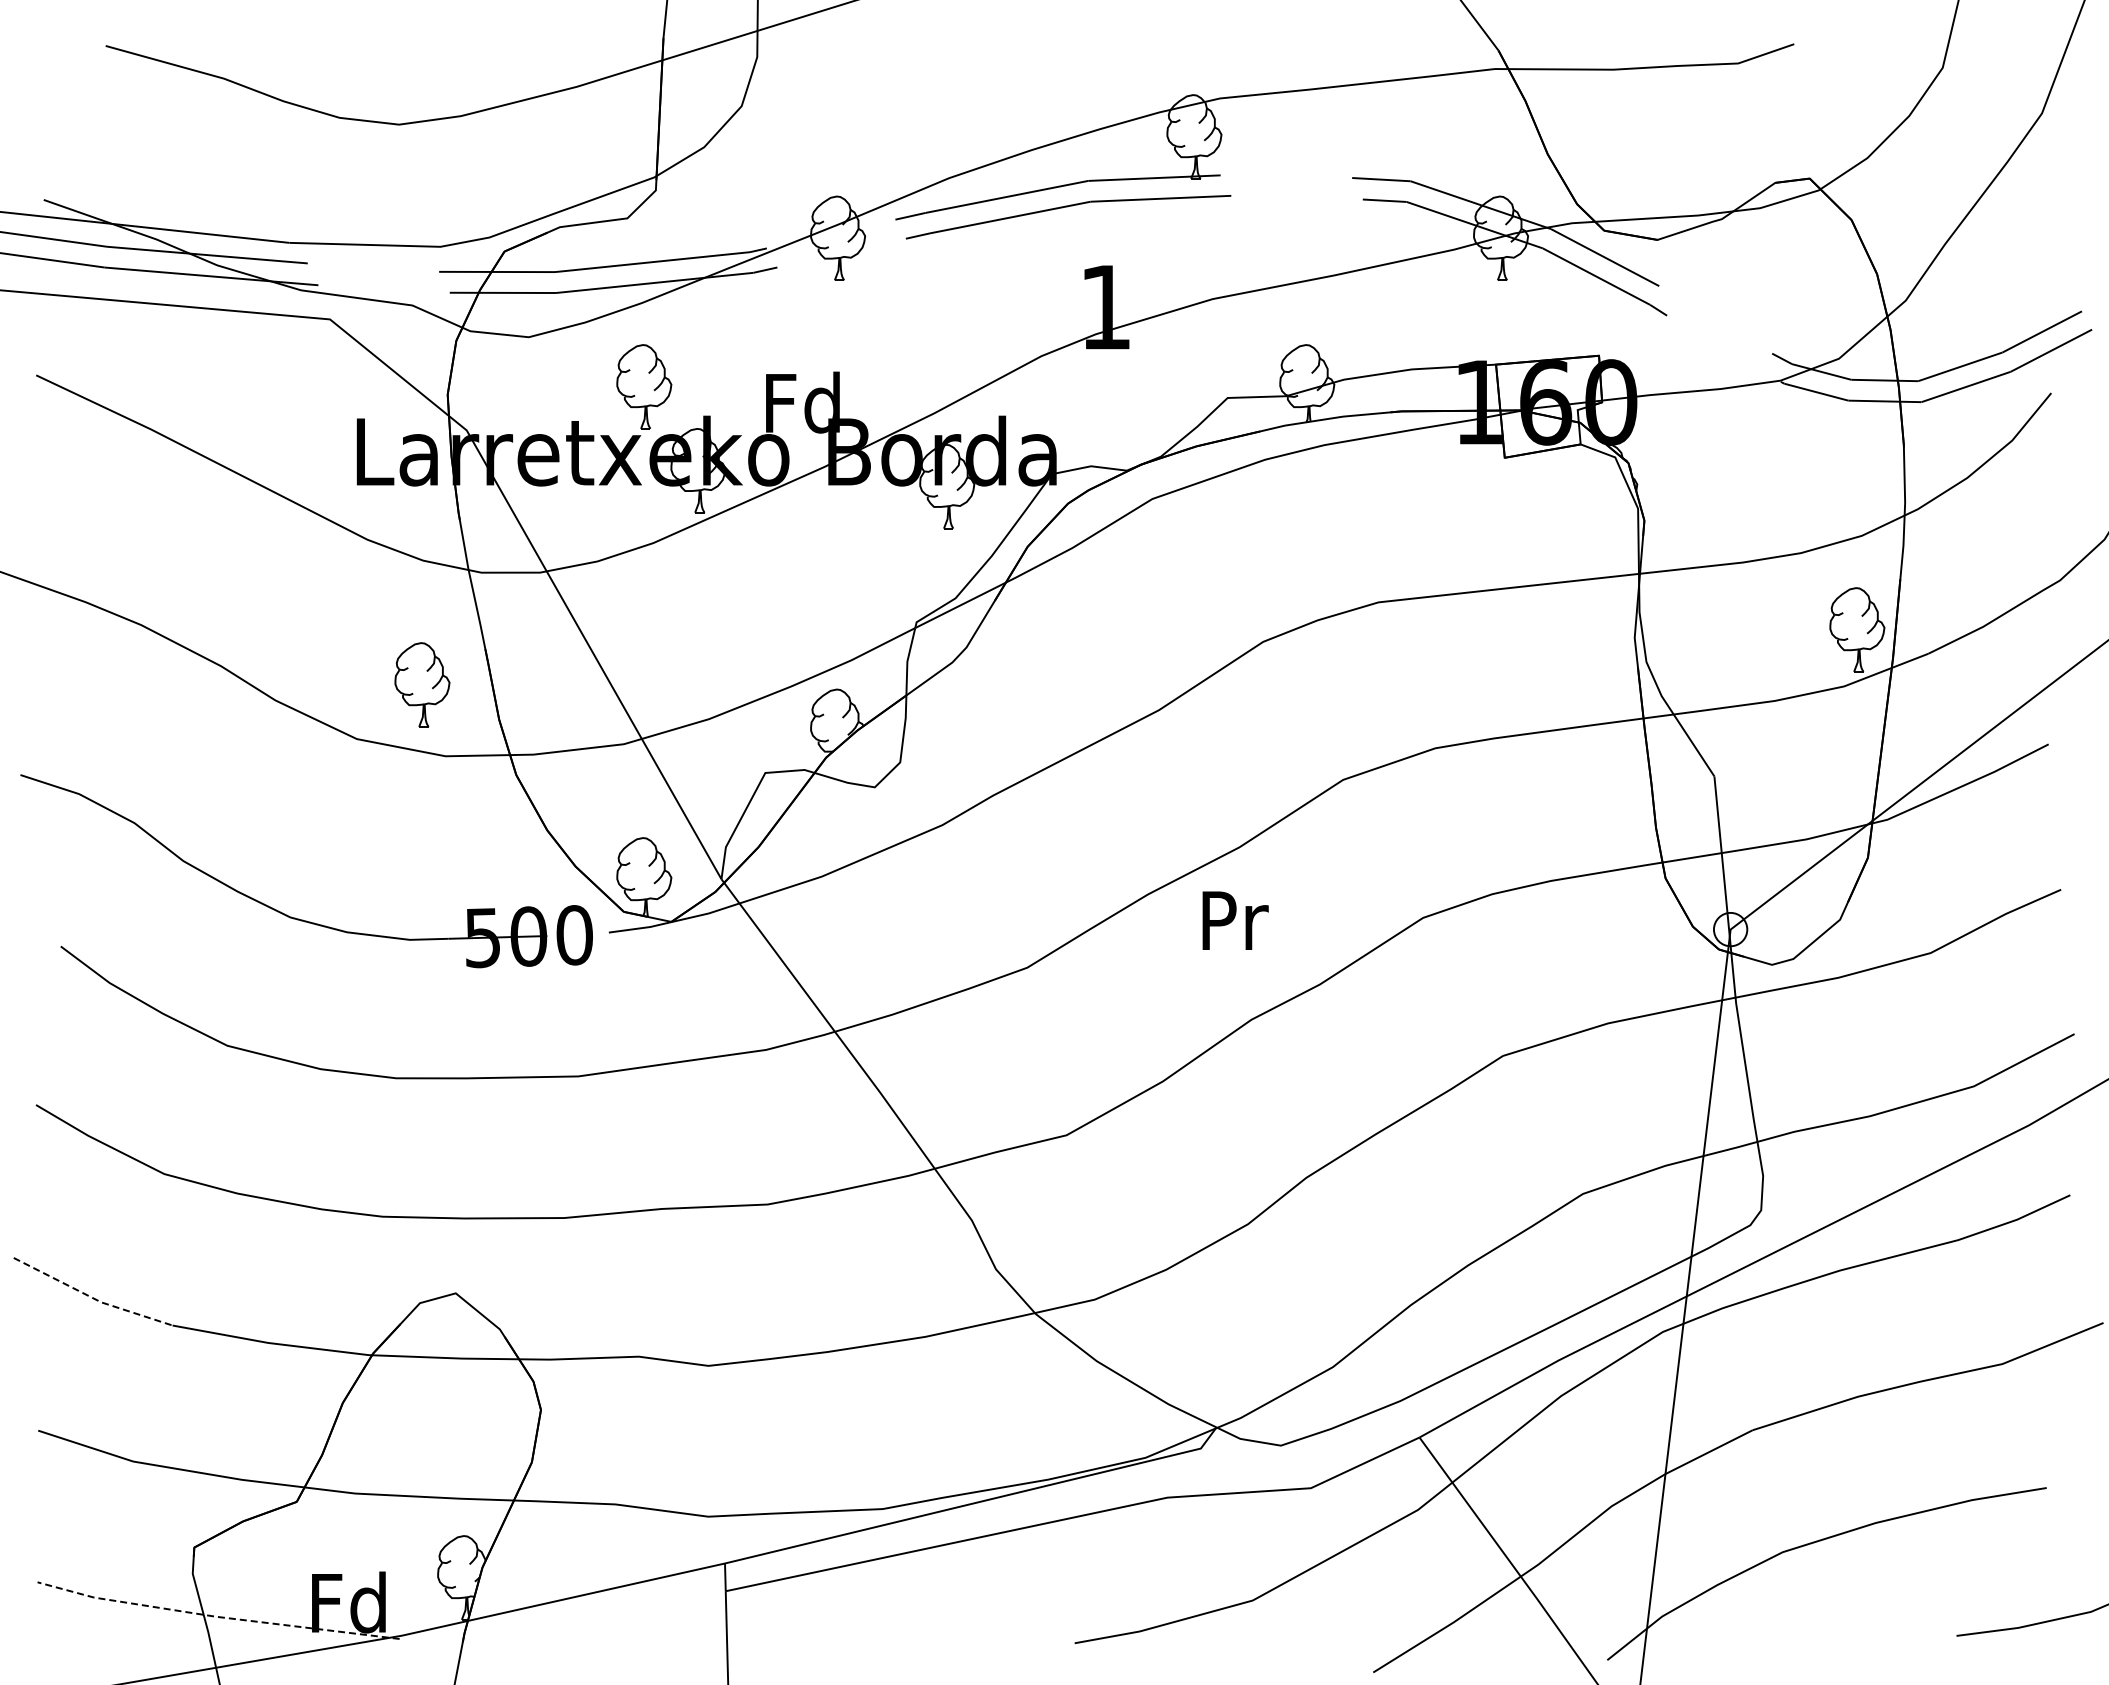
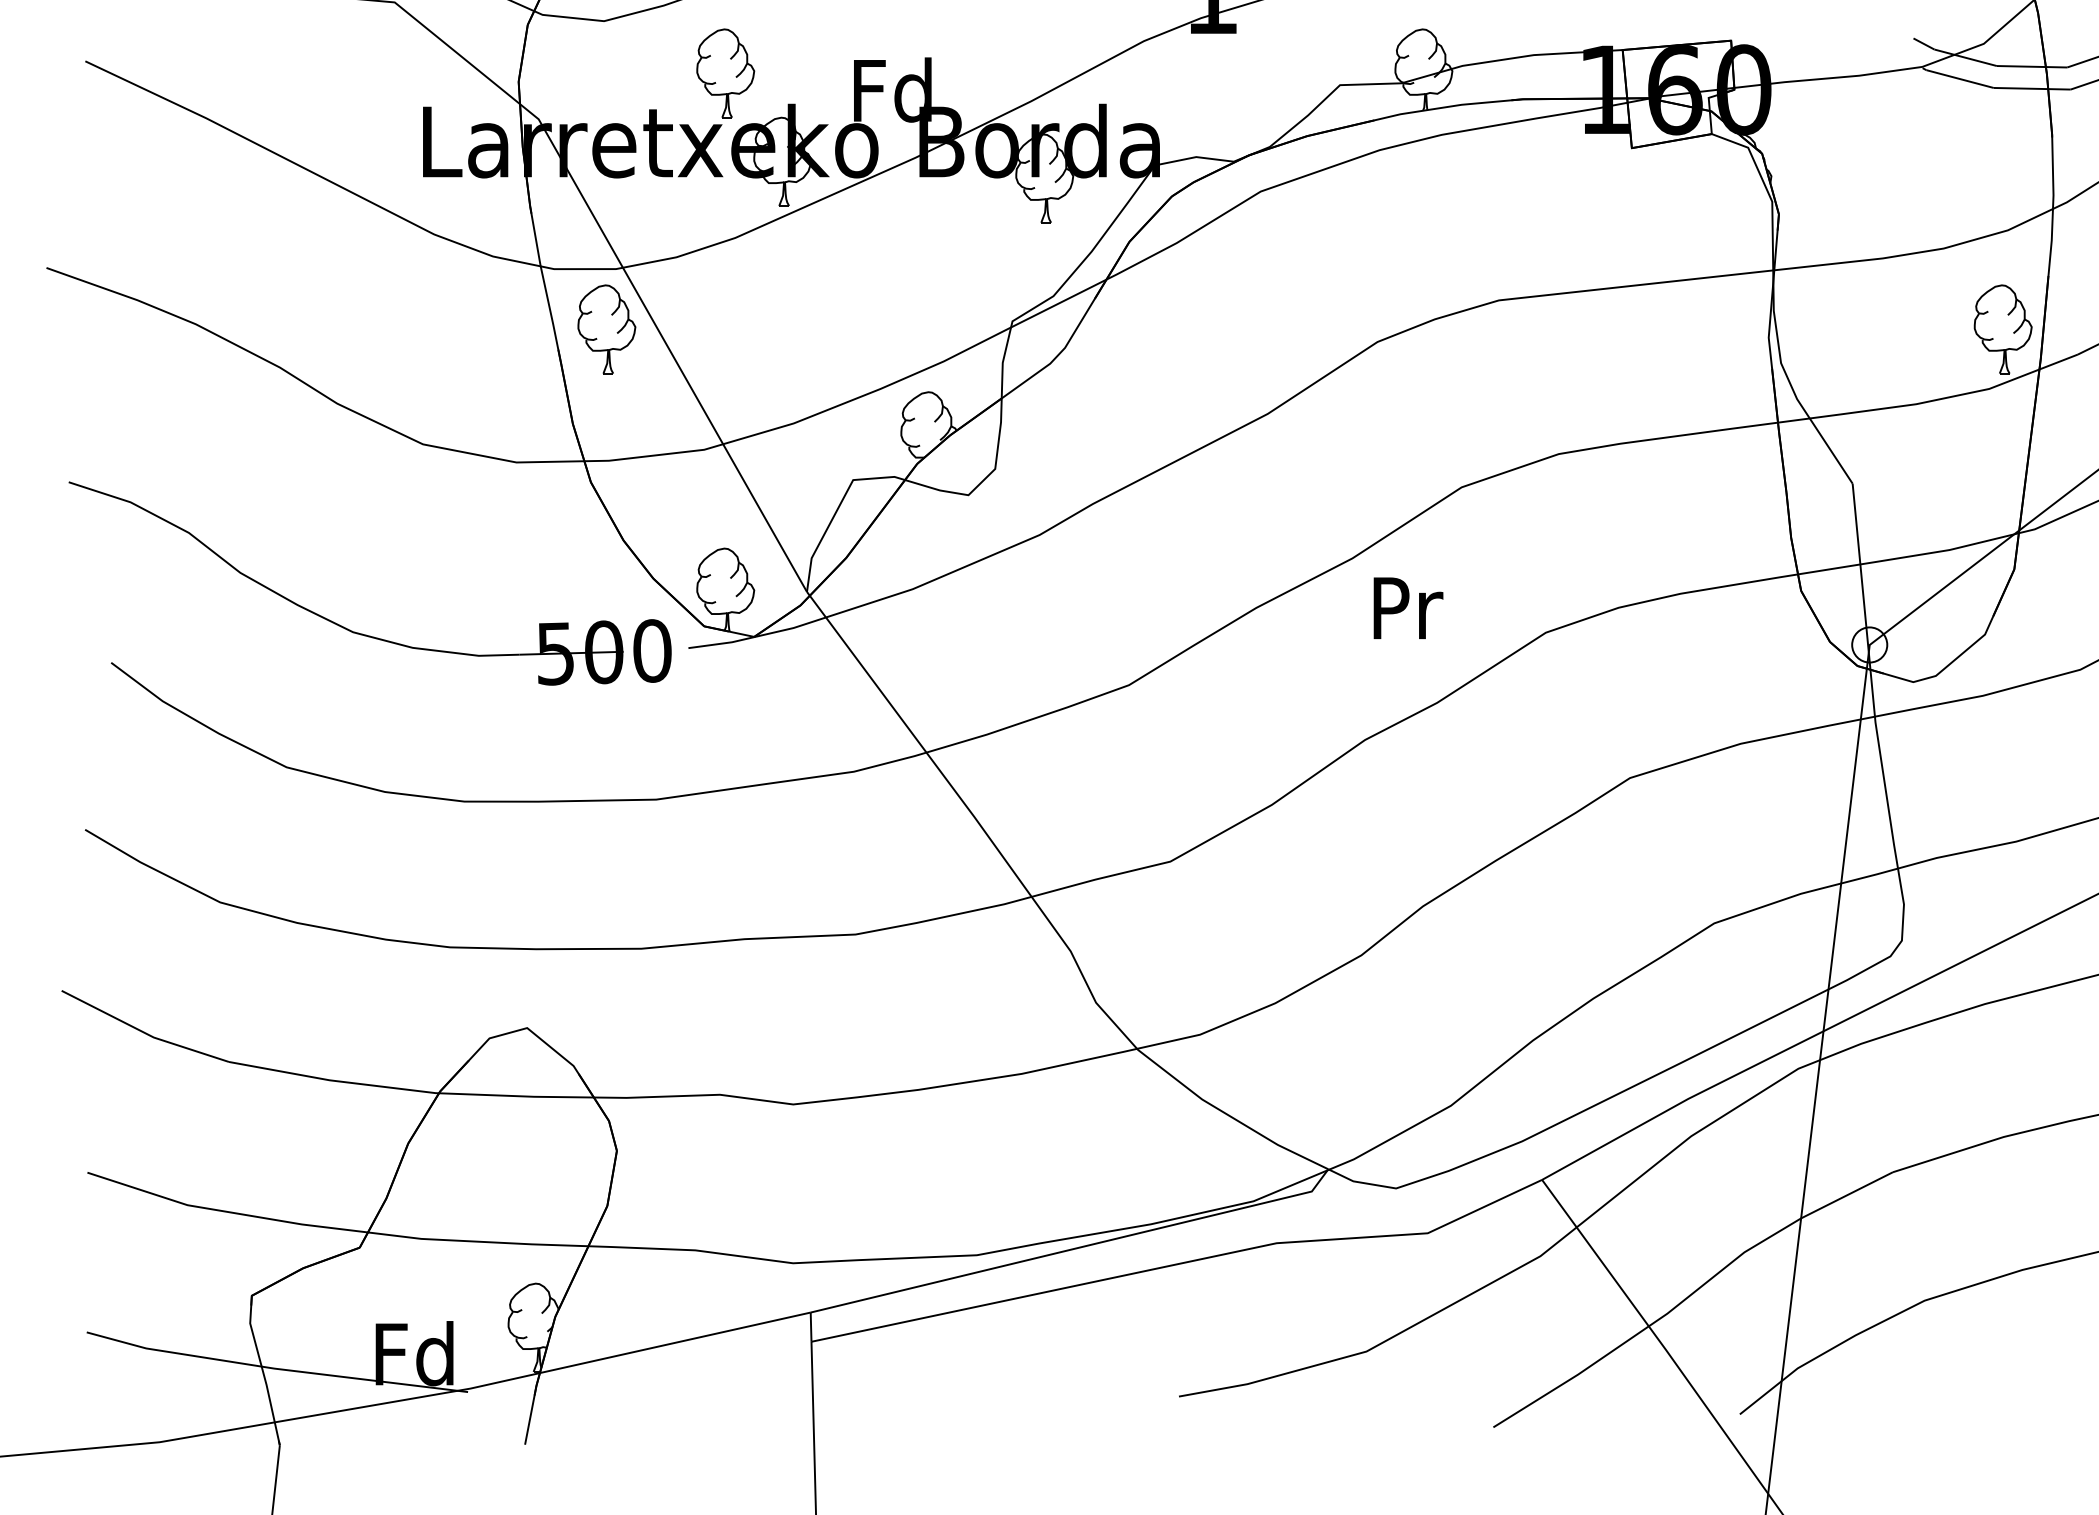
part: (422, 684) -> (606, 328), moved
text: (1235, 920) -> (1408, 608), moved
line: (91, 1297) -> (143, 1032), dashed -> solid
line: (215, 1616) -> (274, 1368), dashed -> solid

